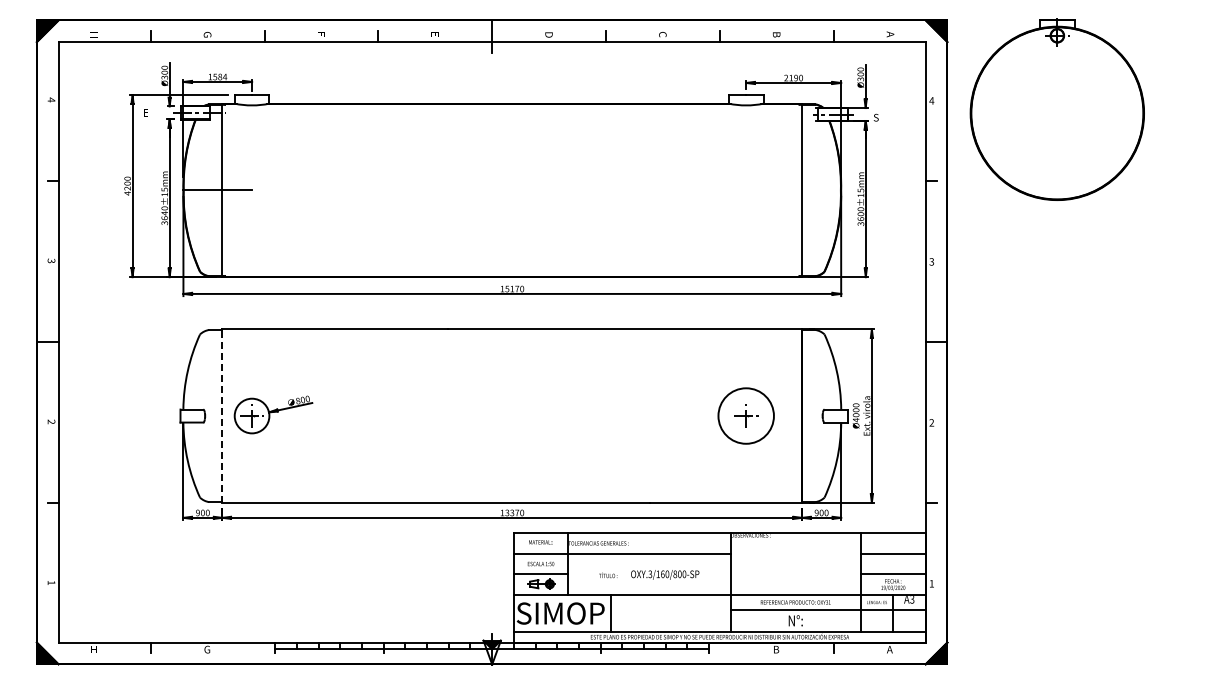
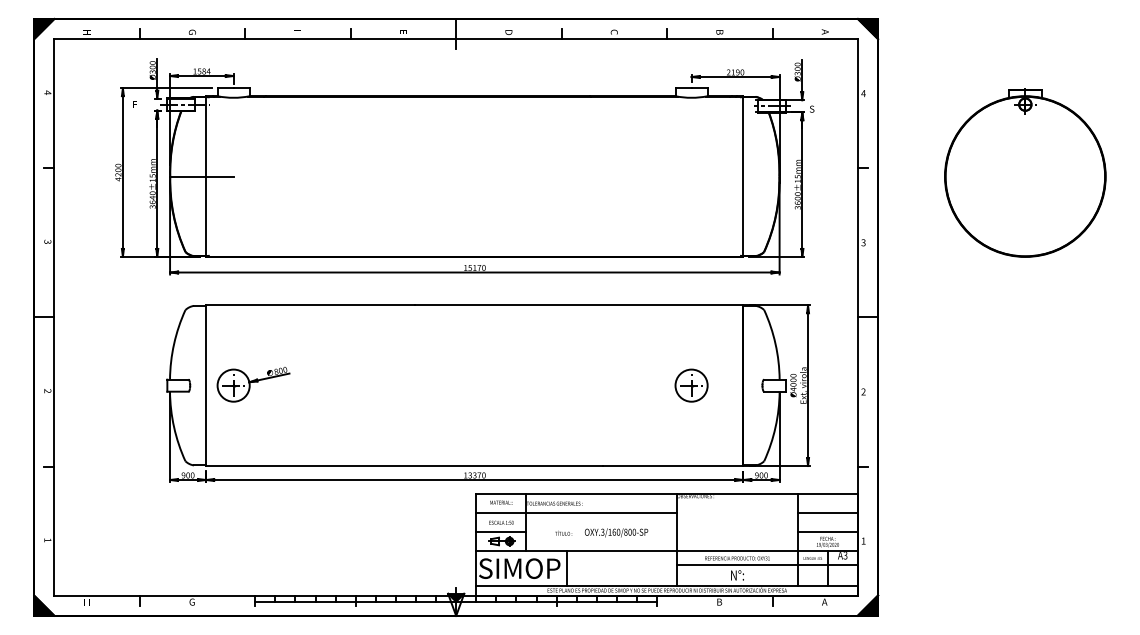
part: (1056, 109) -> (1024, 172), moved
line: (222, 415) -> (206, 385), dashed -> solid
circle: (745, 415) -> (690, 385), size x0.62

